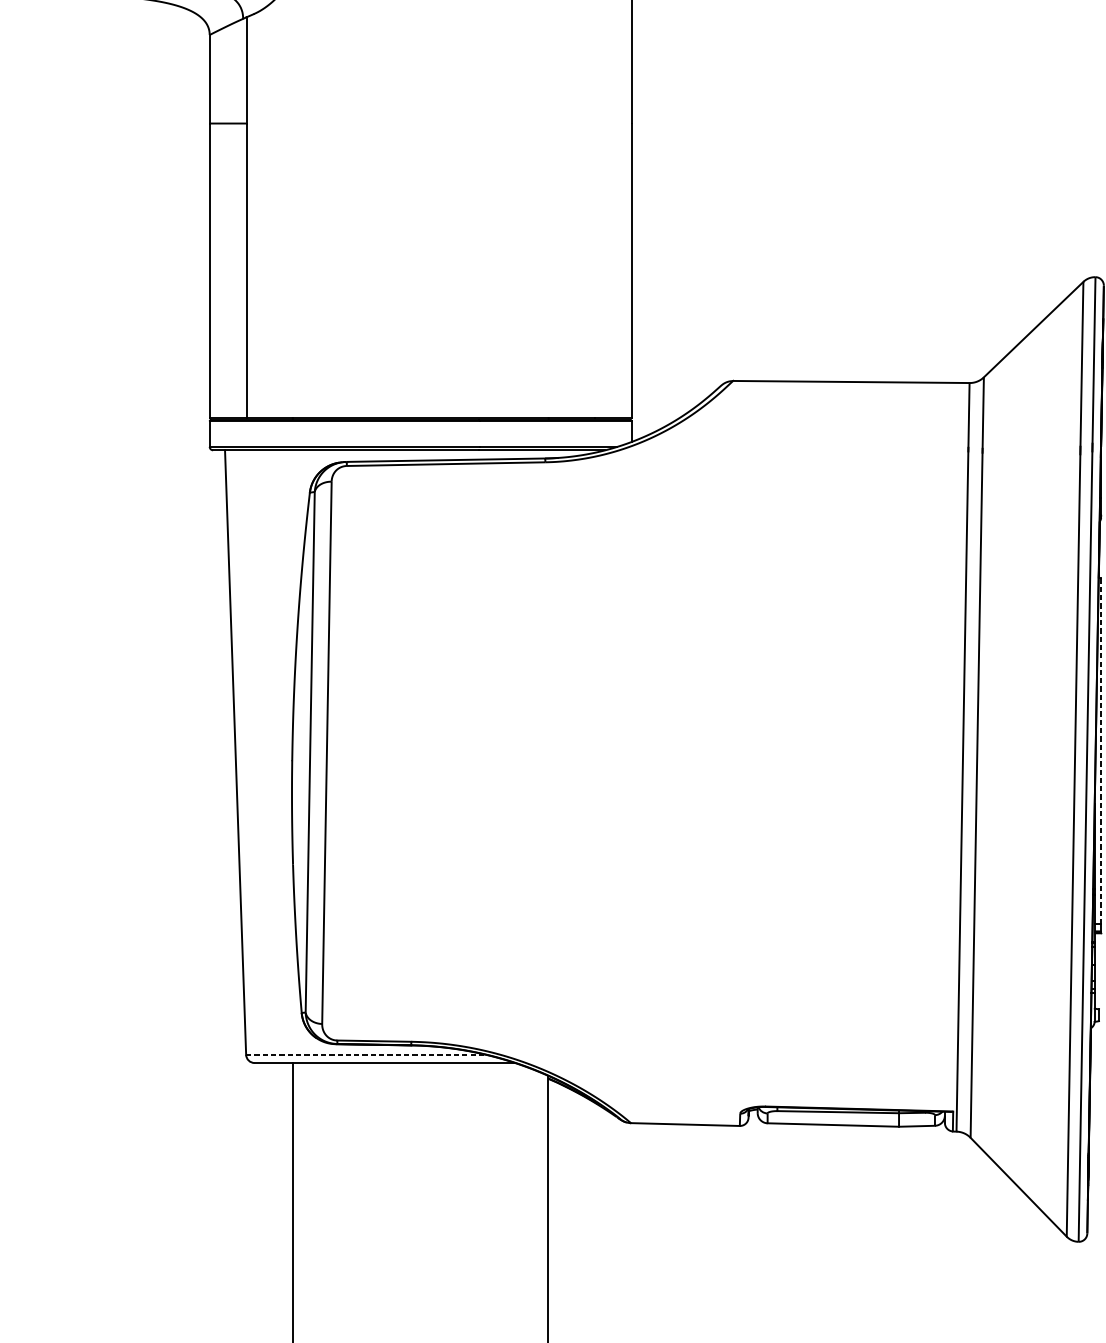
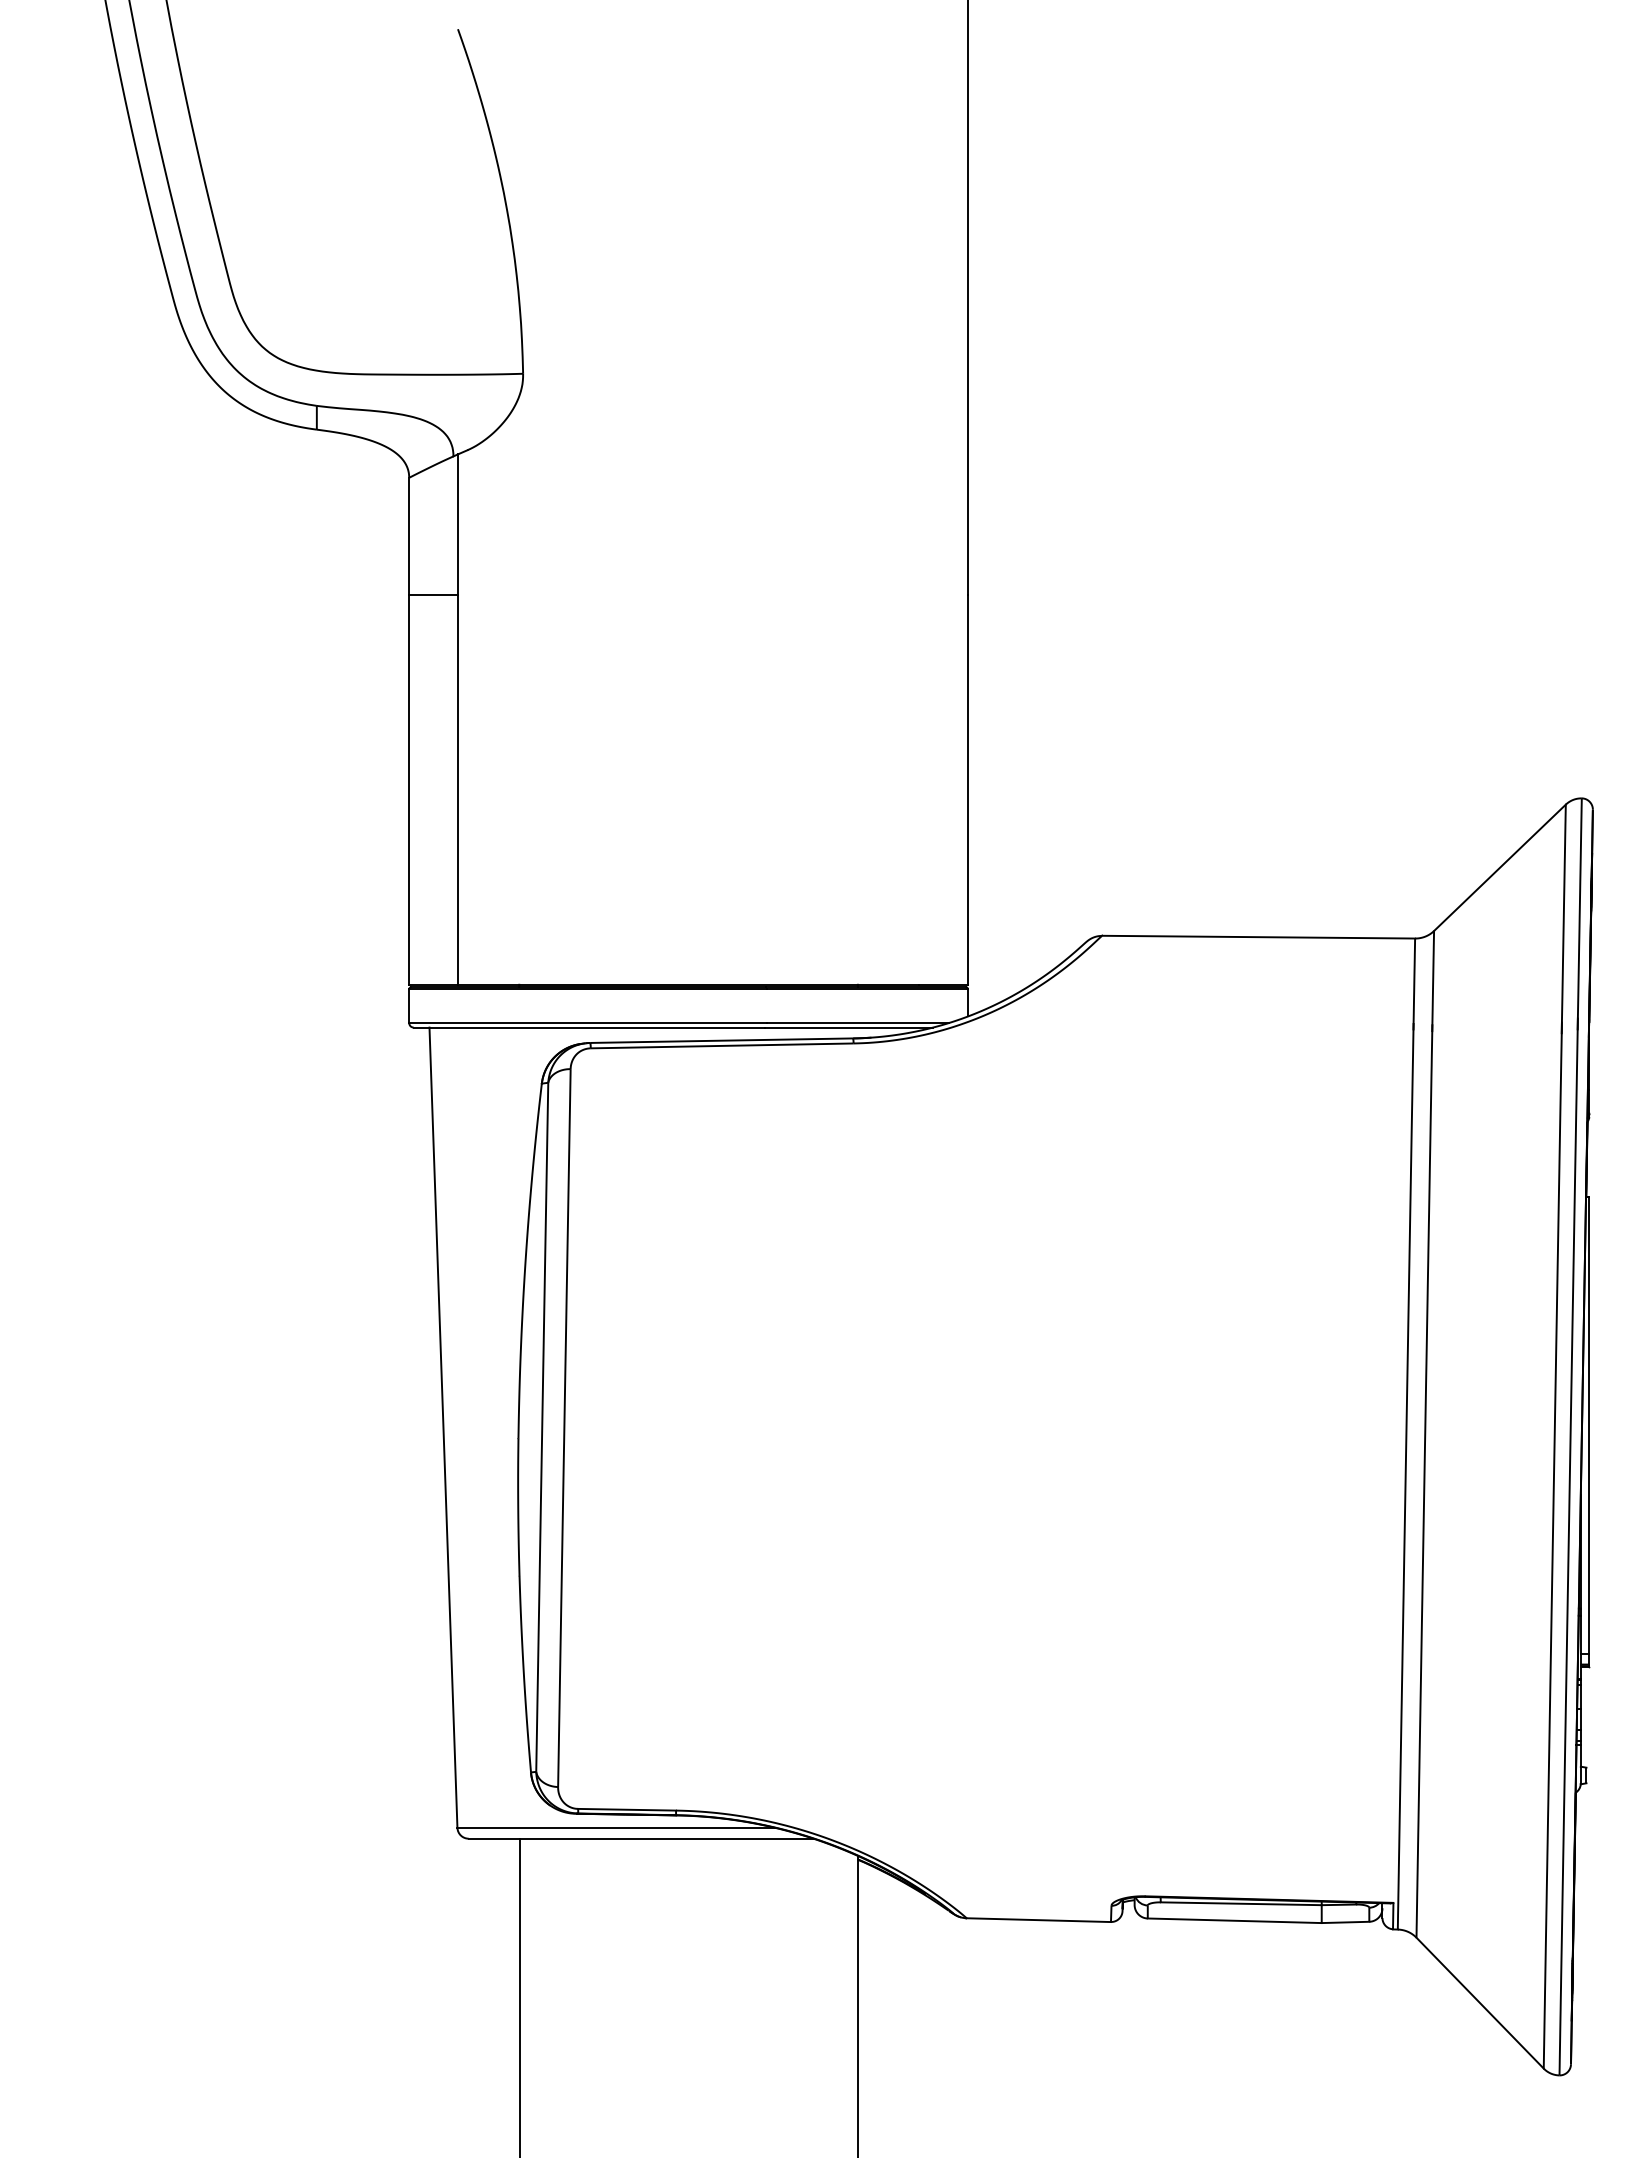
line: (1101, 751) -> (1589, 1426), dashed -> solid
line: (366, 1054) -> (616, 1827), dashed -> solid

